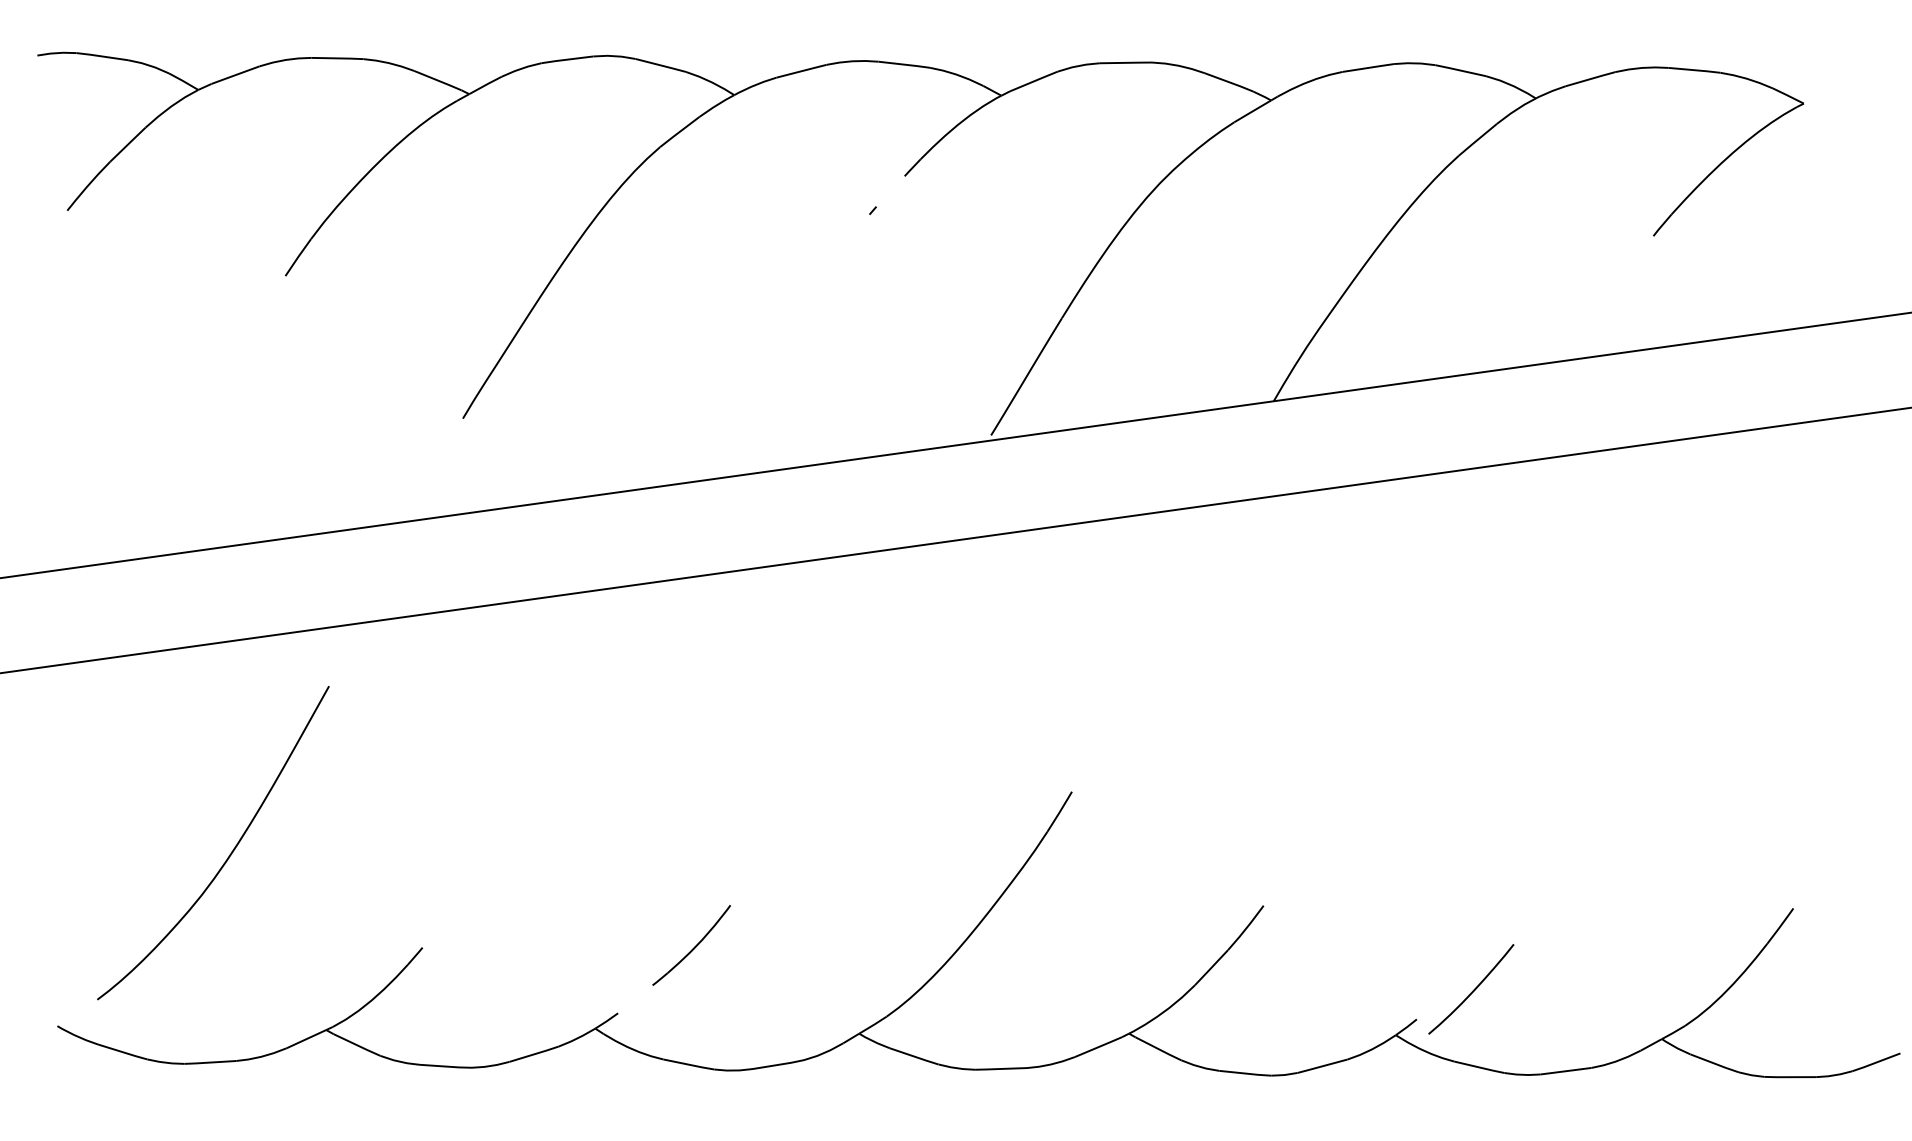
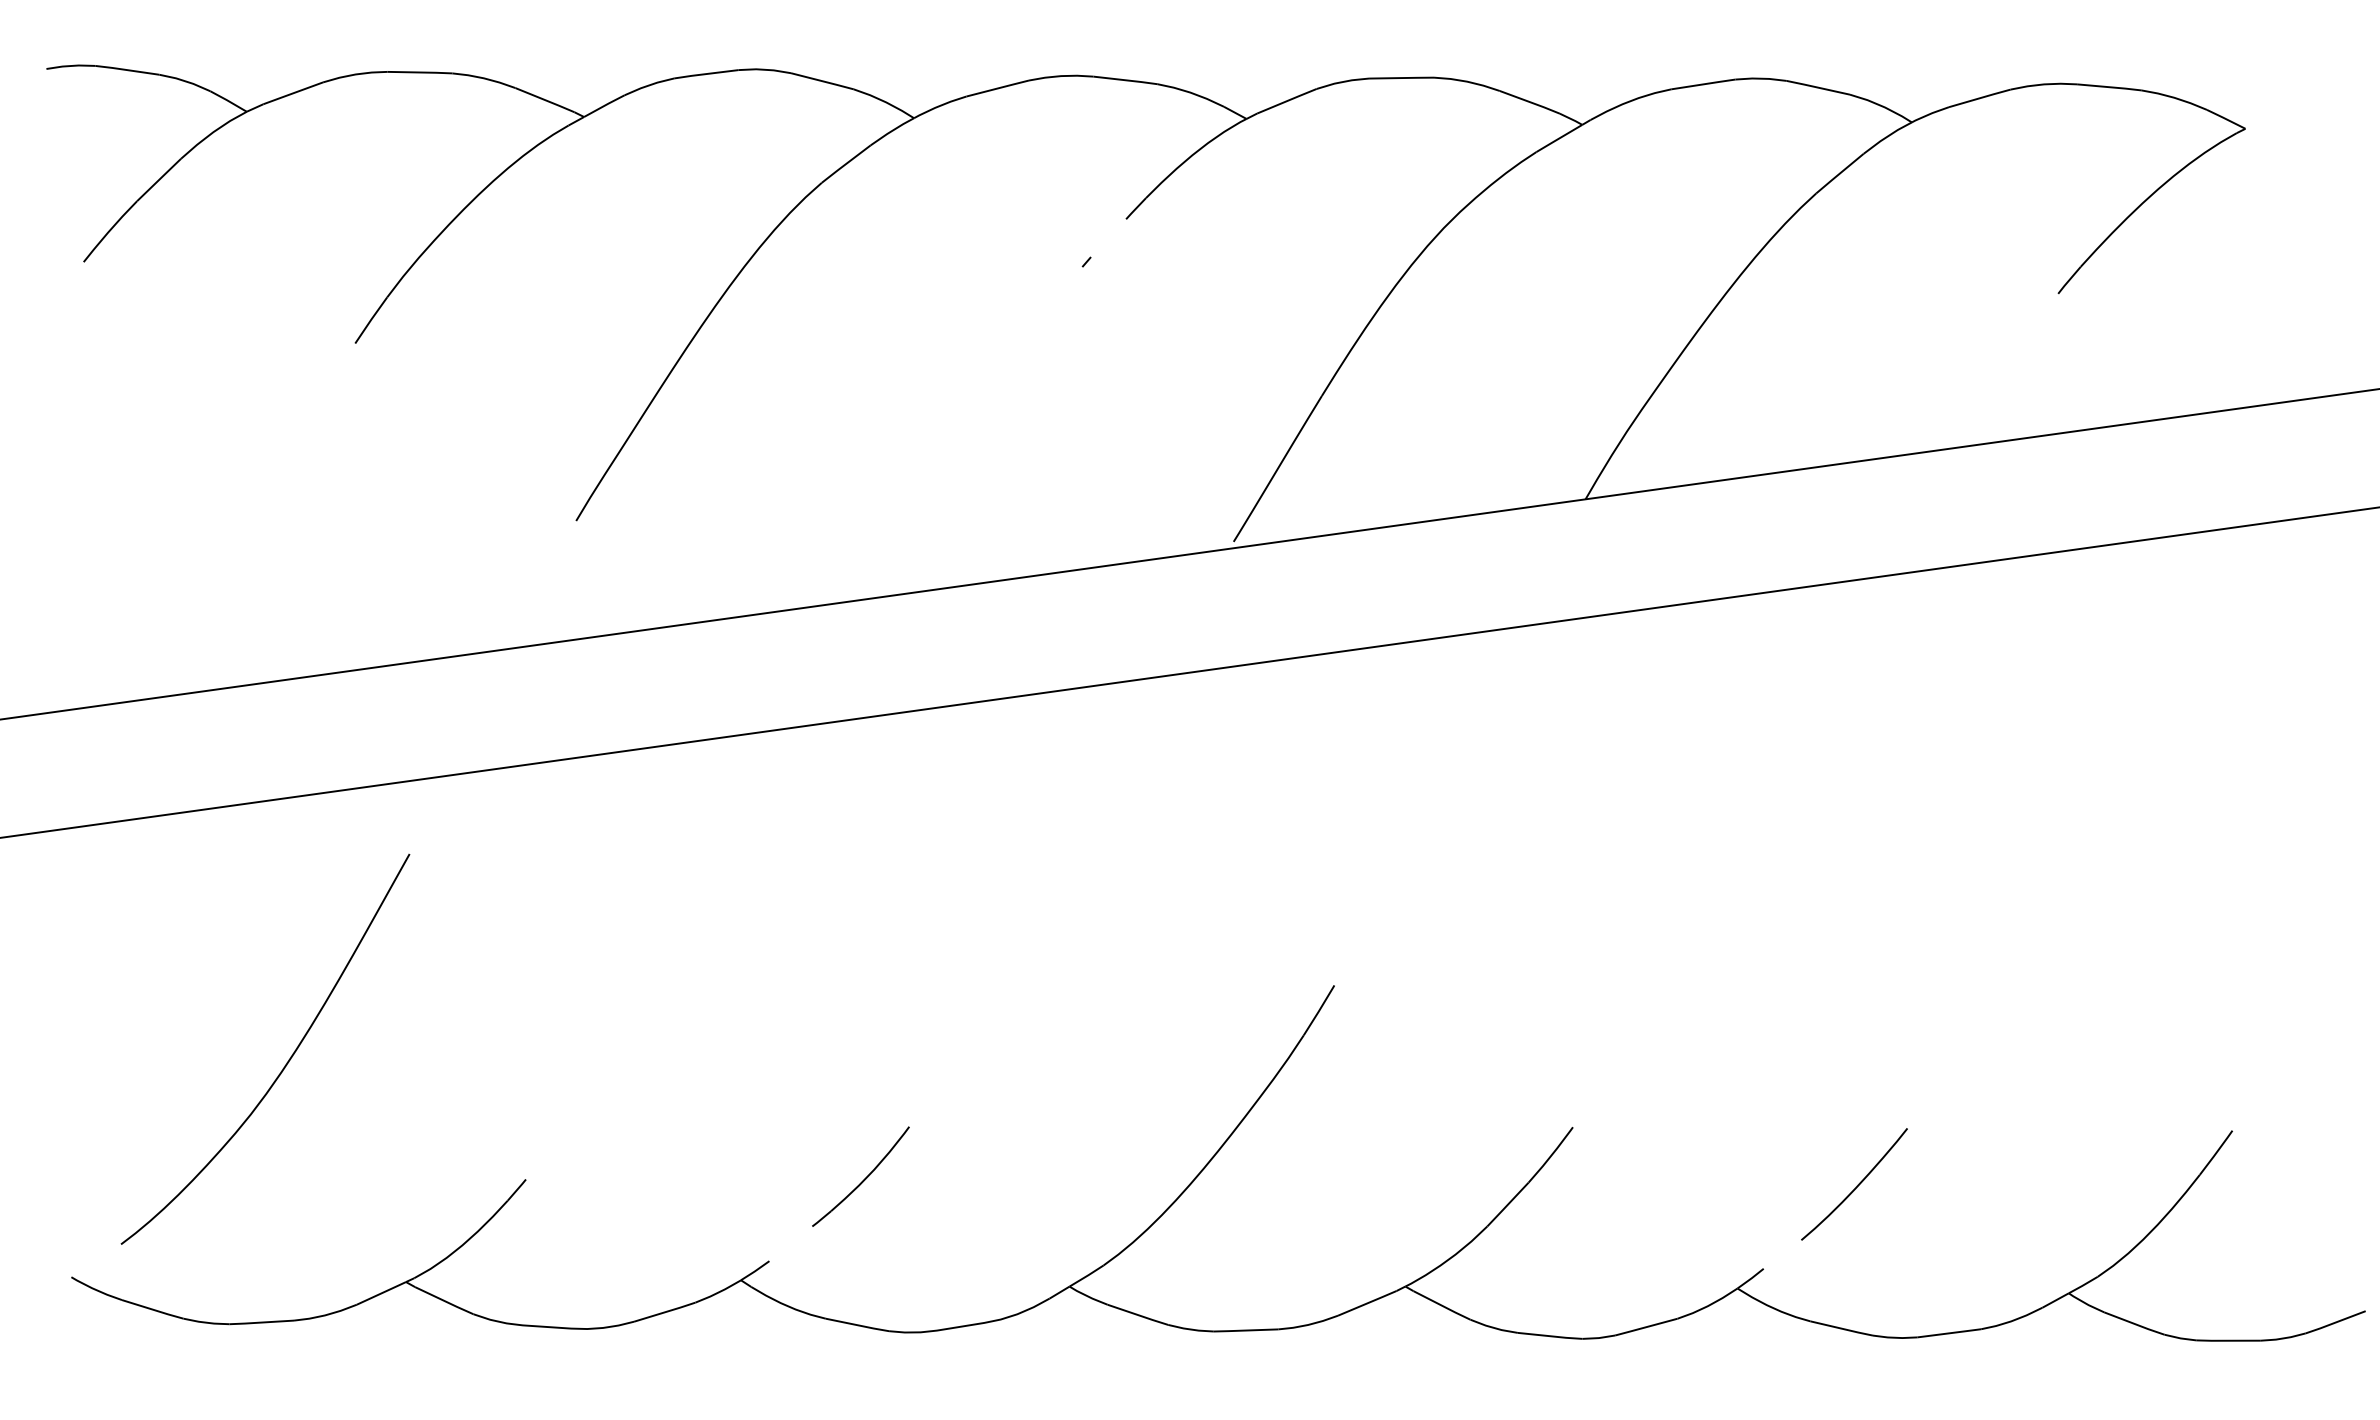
curve: (1472, 991) -> (1856, 1186), moved

